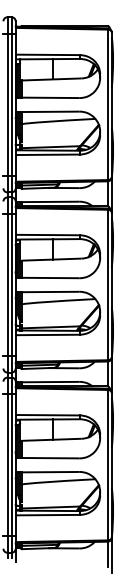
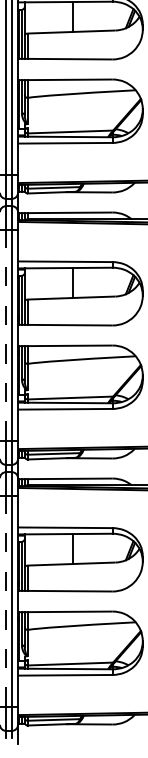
line: (7, 284) -> (5, 334), solid -> dashed
line: (7, 464) -> (5, 600), solid -> dashed

